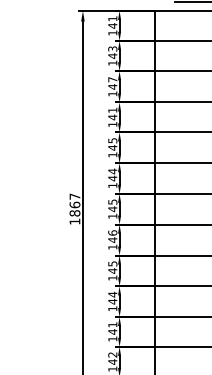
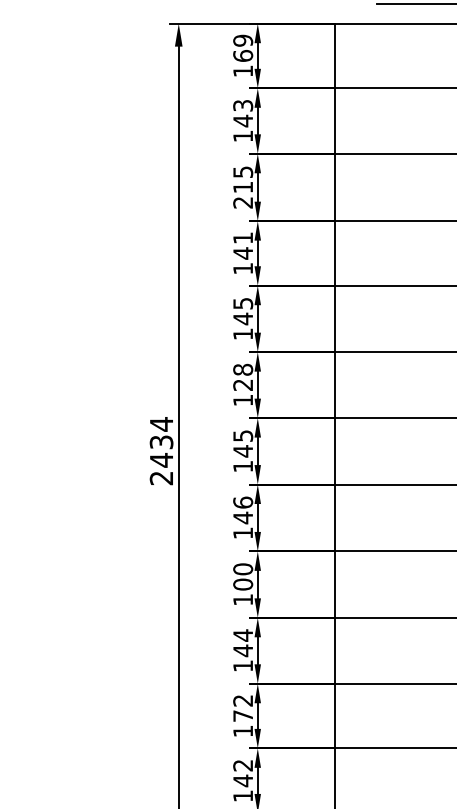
text: (112, 22) -> (242, 48), 141 -> 169
text: (112, 86) -> (242, 186), 147 -> 215
text: (112, 174) -> (242, 376), 144 -> 128
text: (74, 208) -> (160, 449), 1867 -> 2434
text: (112, 267) -> (242, 577), 145 -> 100
text: (112, 328) -> (242, 708), 141 -> 172

